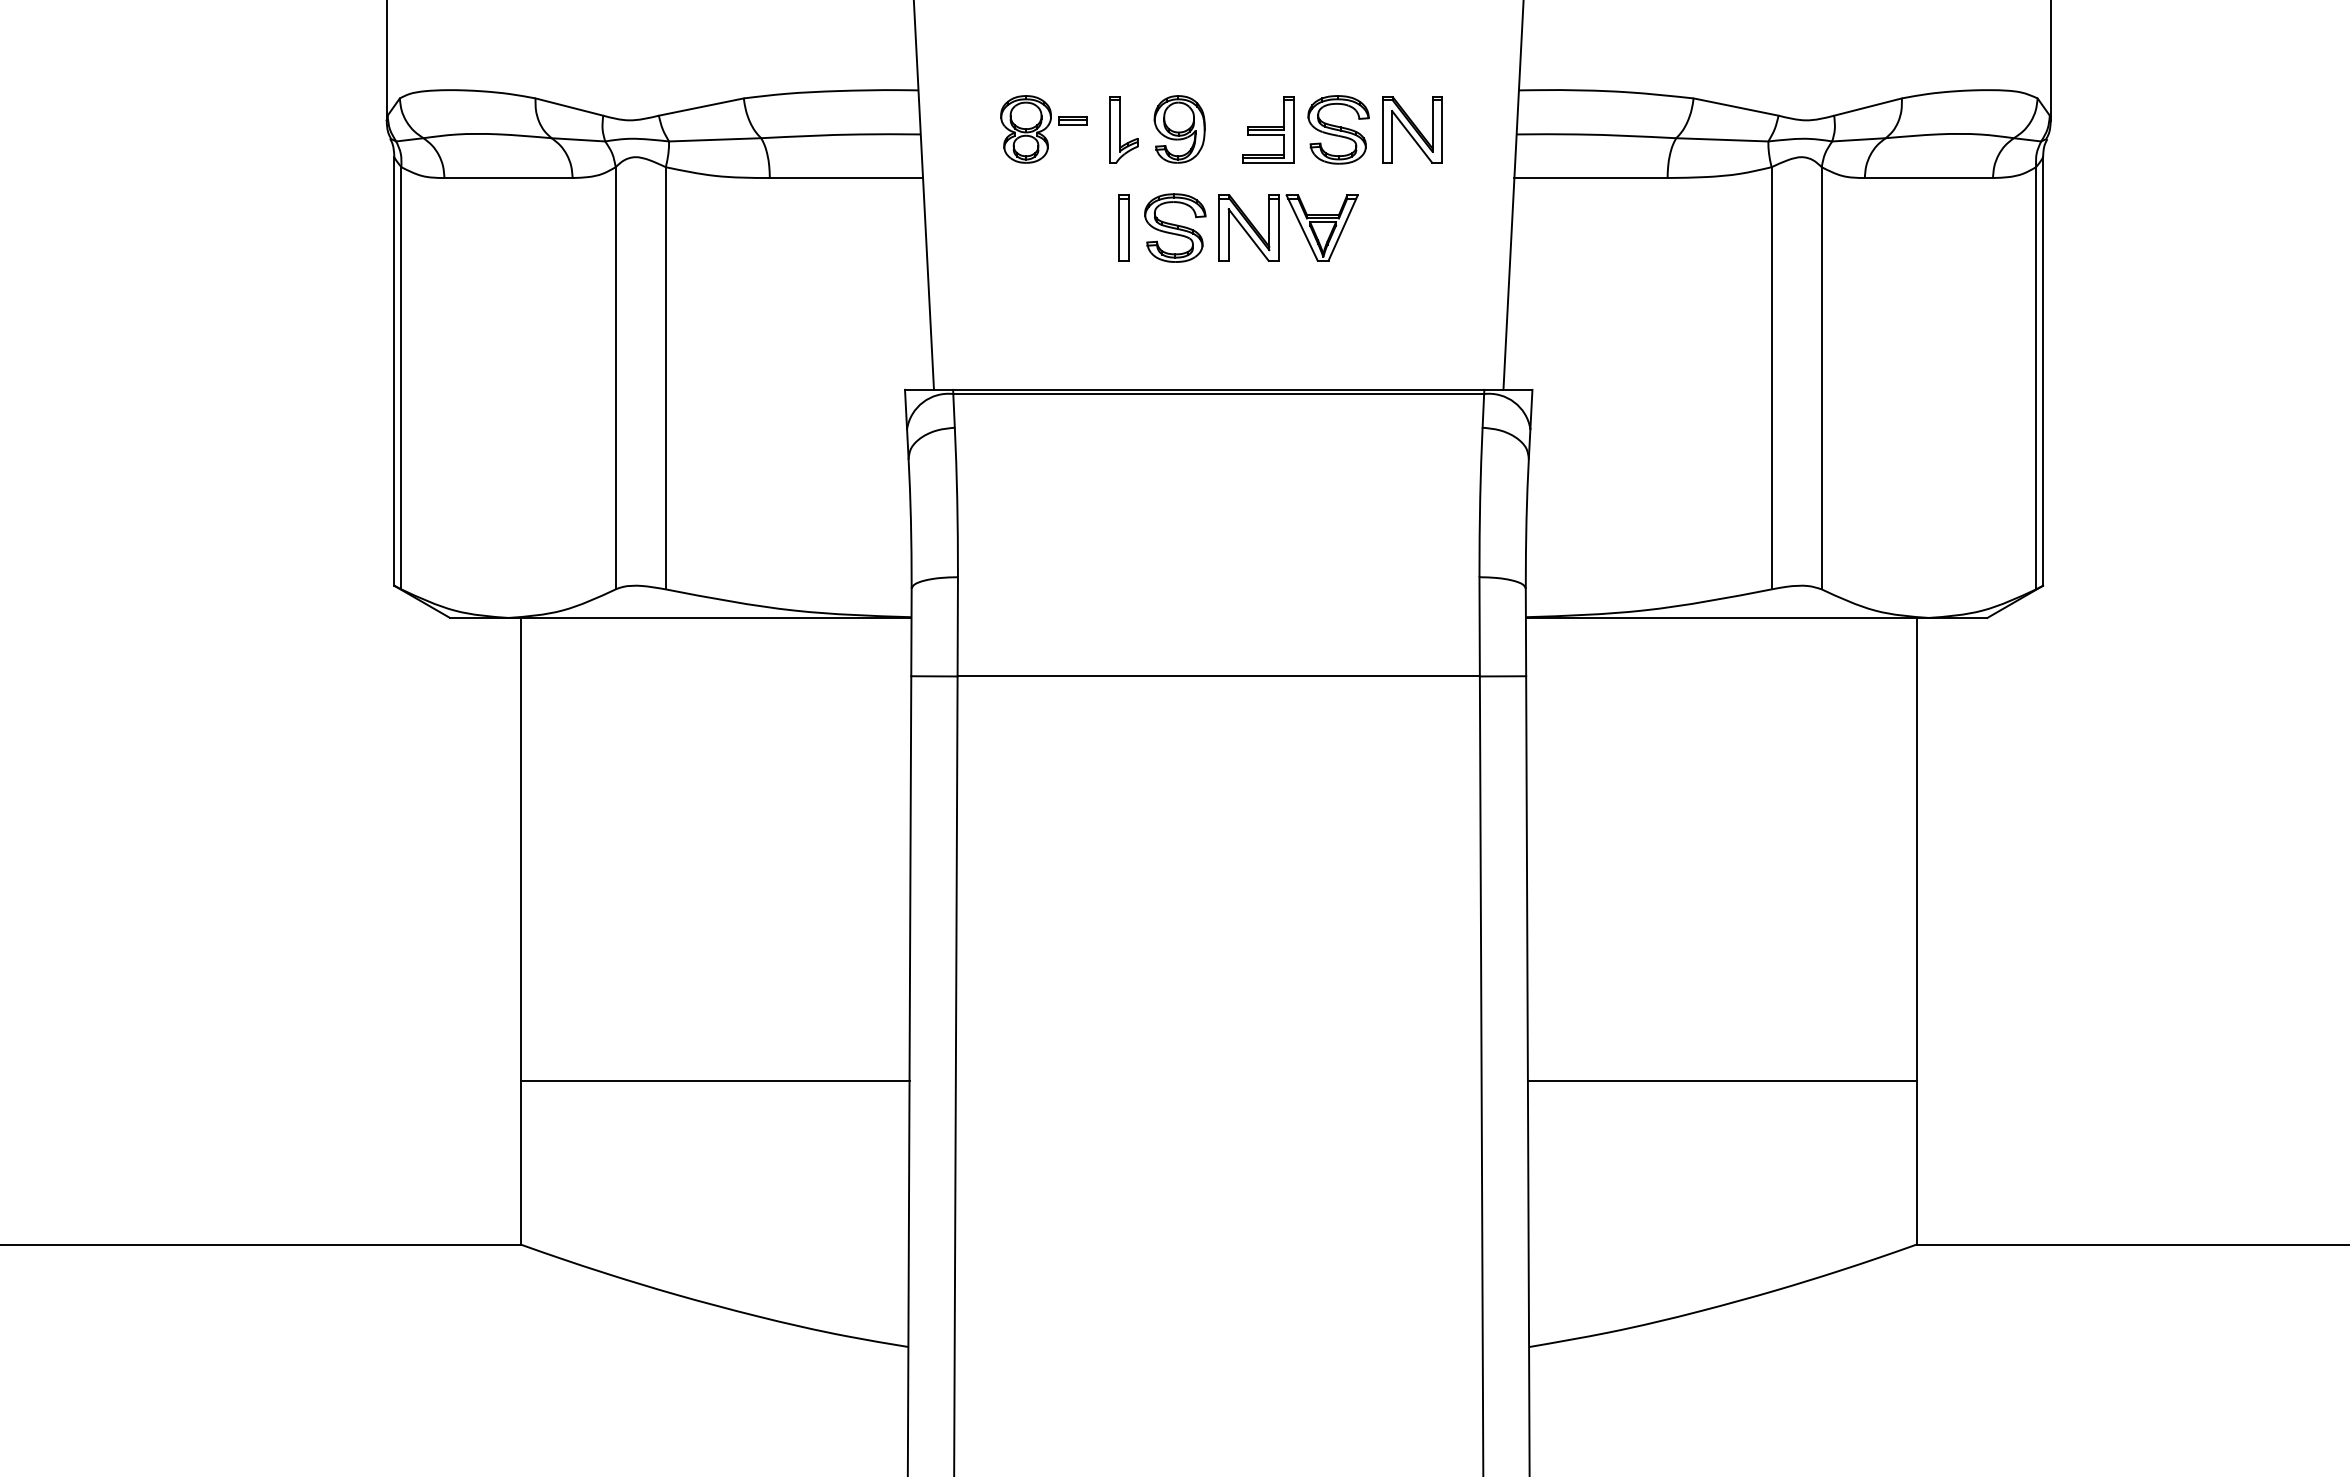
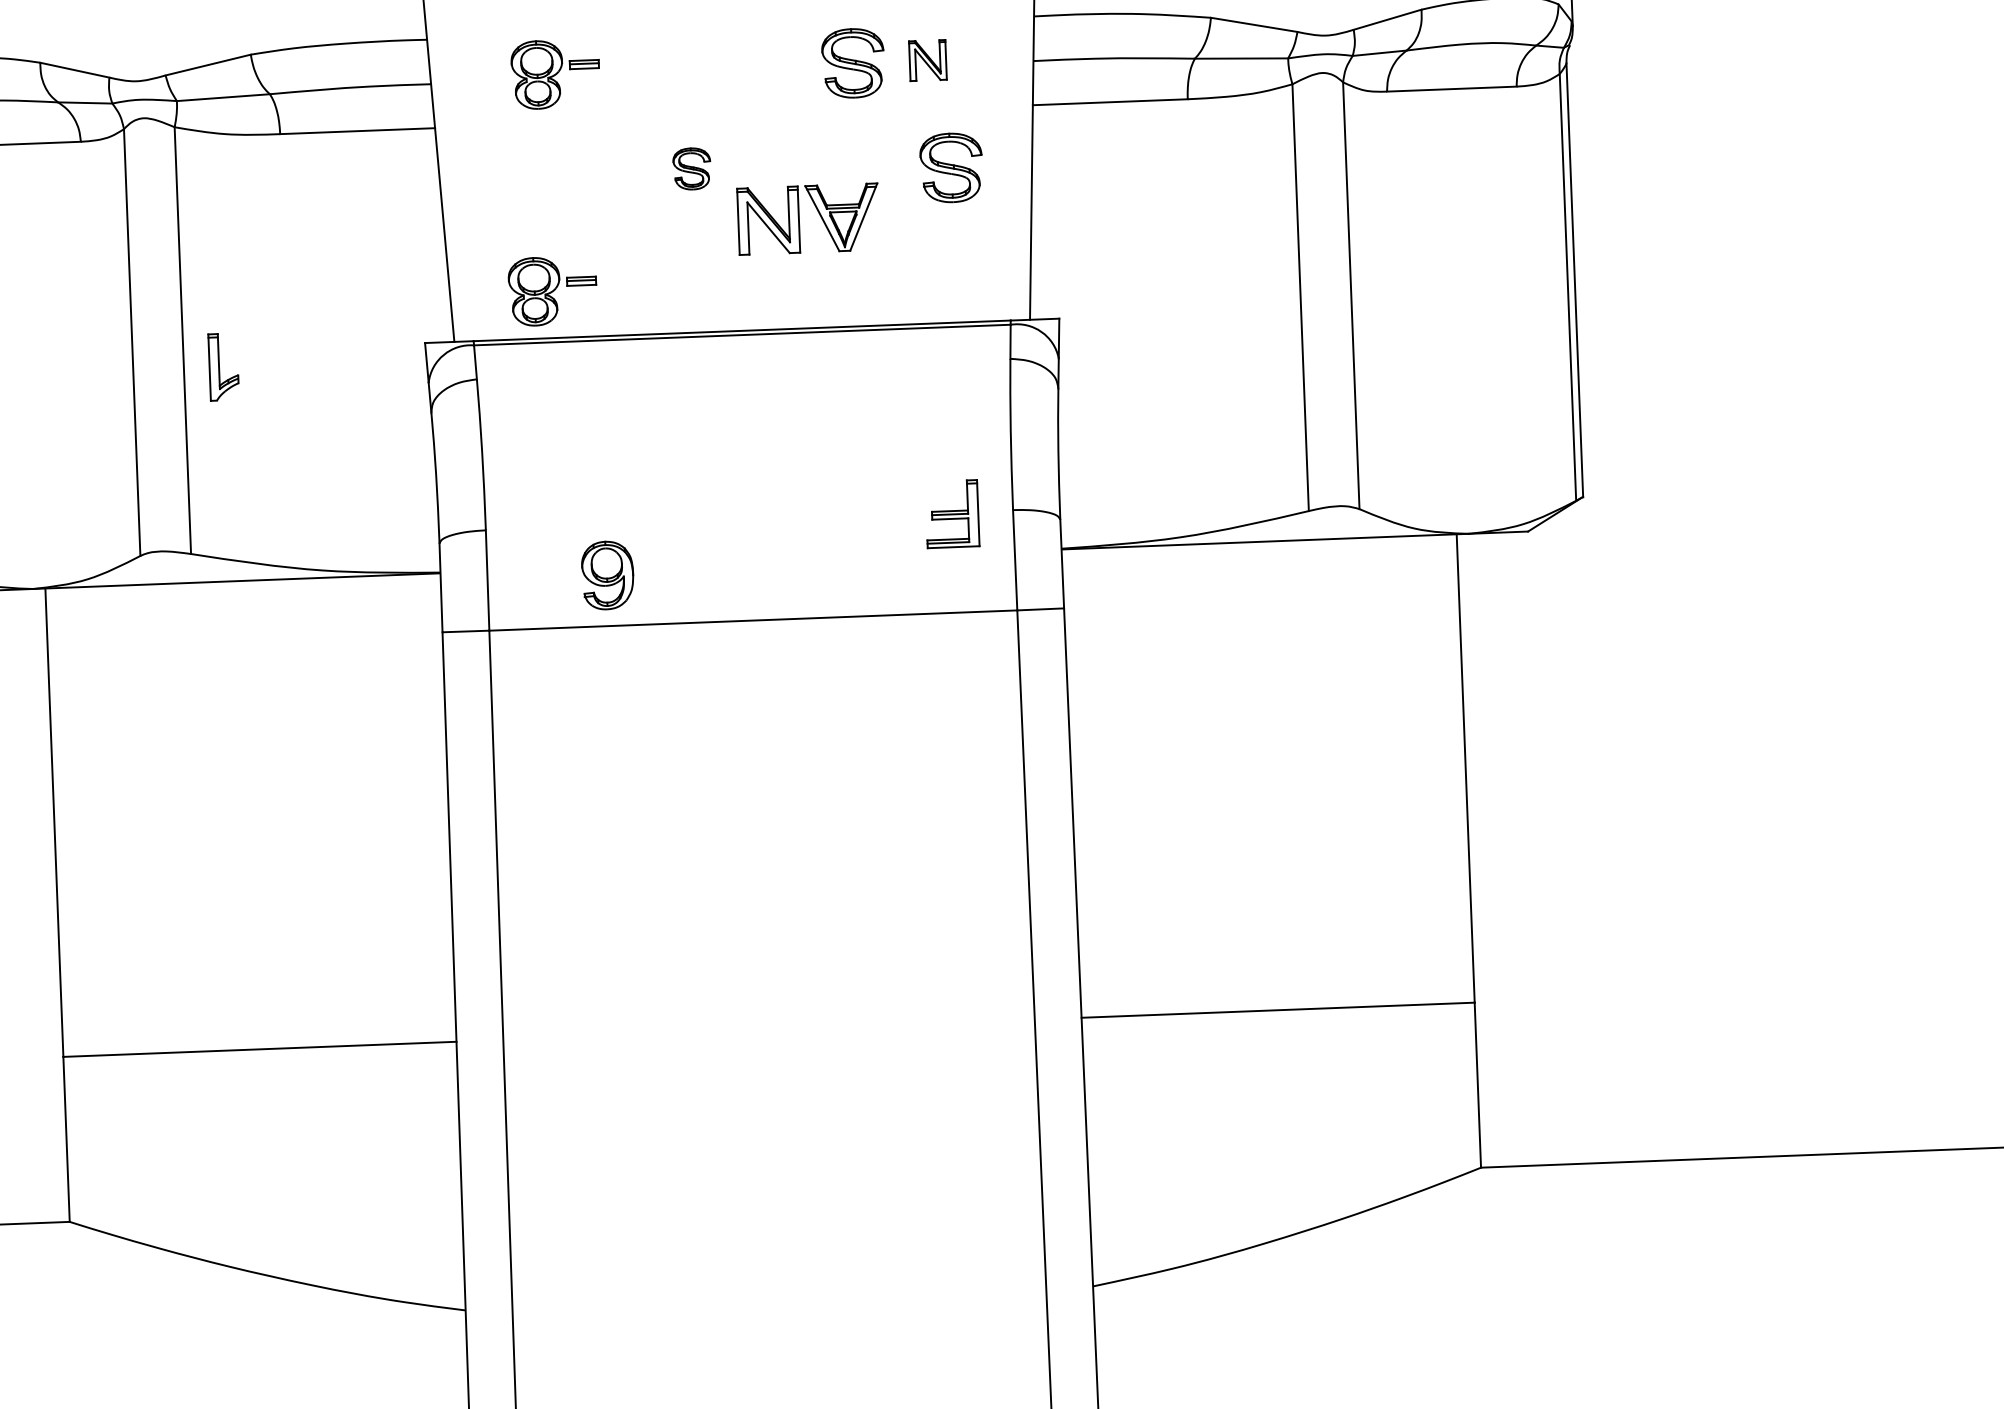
part: (1123, 129) -> (222, 366), moved
part: (1179, 129) -> (607, 575), moved
part: (1268, 129) -> (952, 513), moved
part: (1412, 129) -> (927, 60), size x0.6
part: (1123, 227) -> (639, 170), removed
part: (1175, 227) -> (692, 168), size x0.6
part: (1279, 227) -> (799, 218), moved
part: (1431, 236) -> (951, 167), added
part: (1032, 343) -> (552, 291), added

